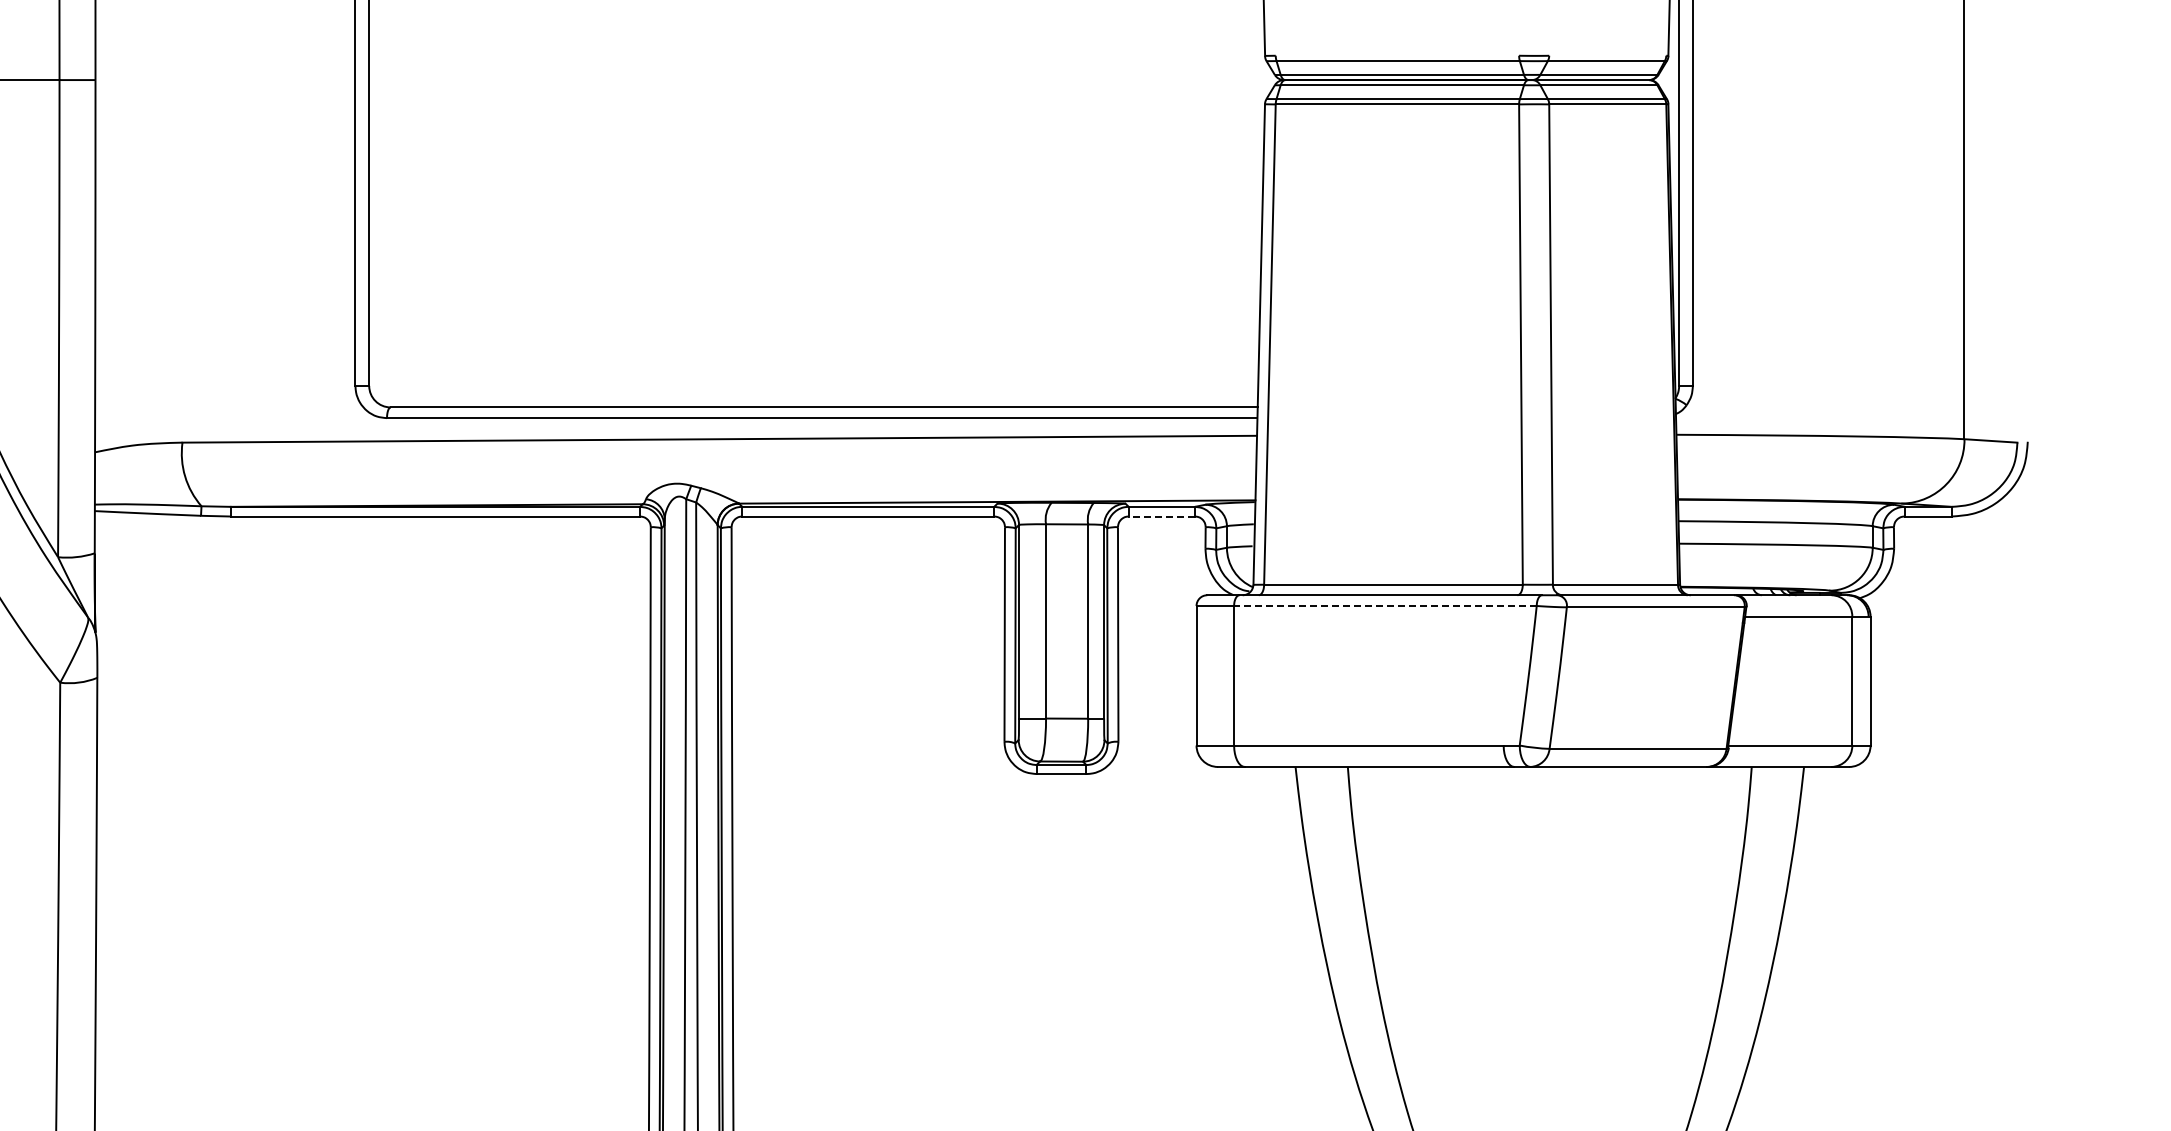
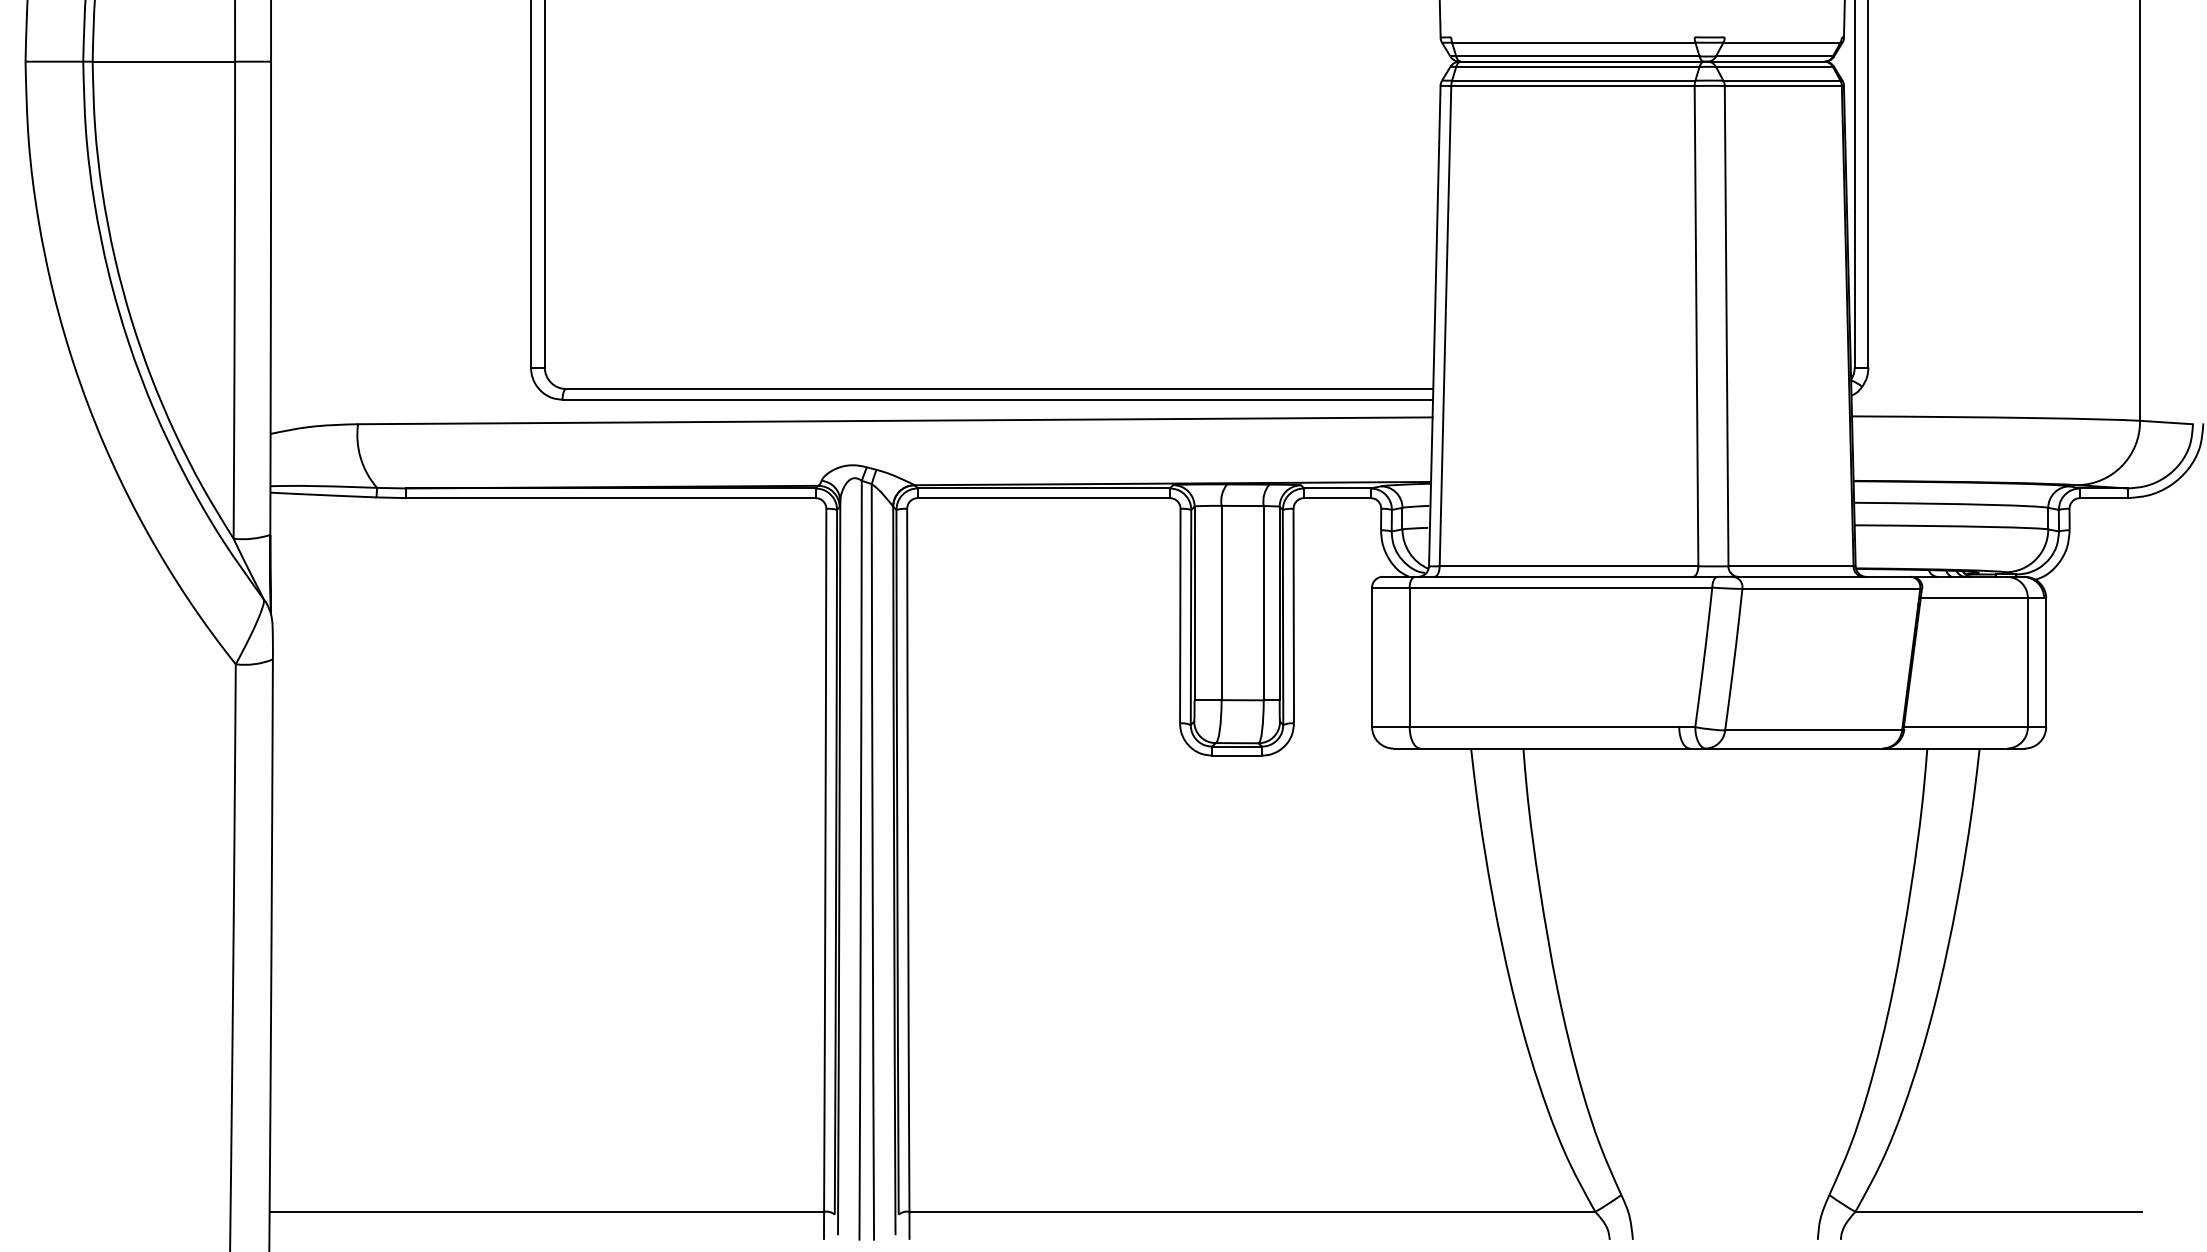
line: (1160, 516) -> (1336, 498), dashed -> solid
line: (1384, 605) -> (1560, 587), dashed -> solid

